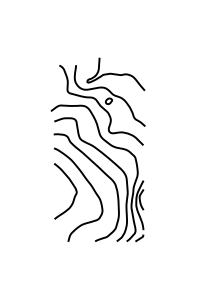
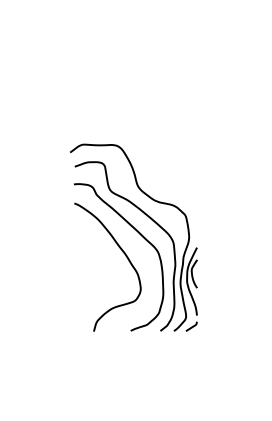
part: (102, 101) -> (140, 139), removed
curve: (73, 187) -> (101, 256), removed

